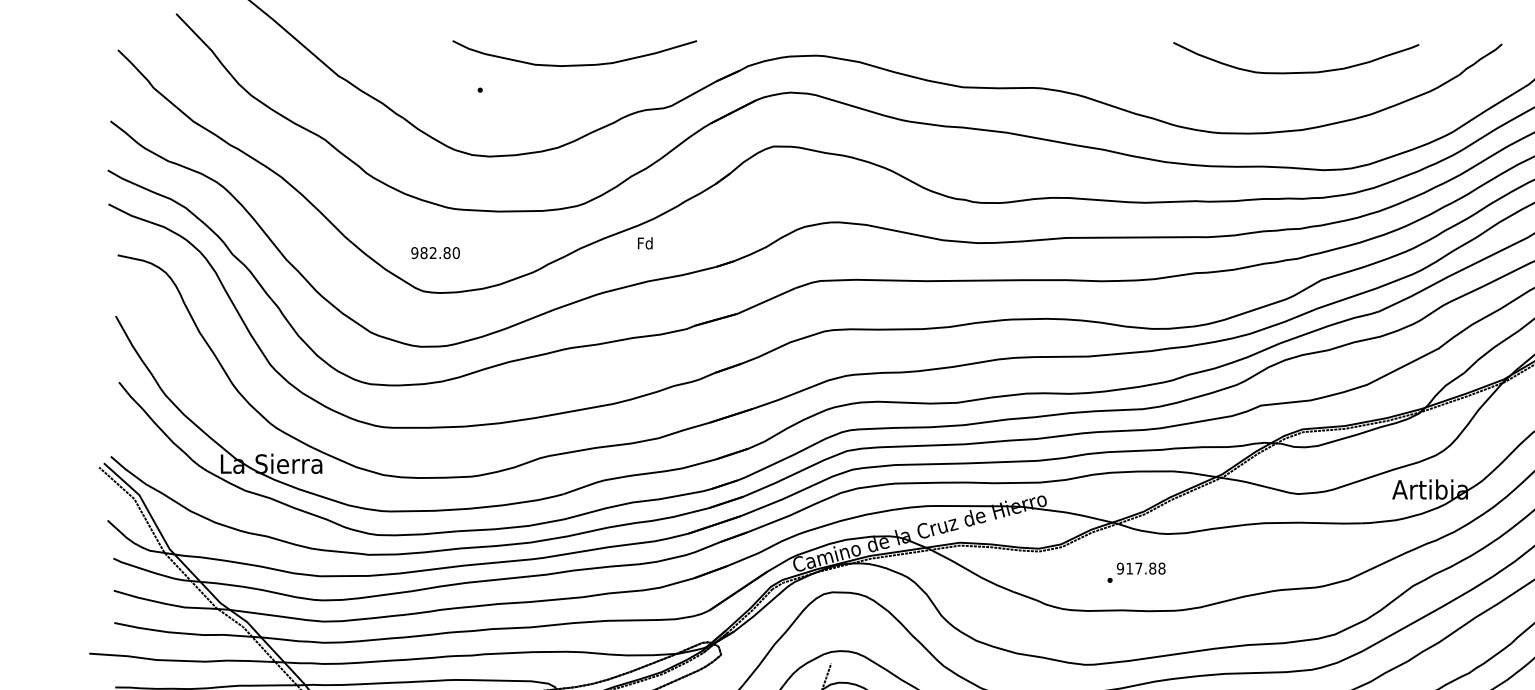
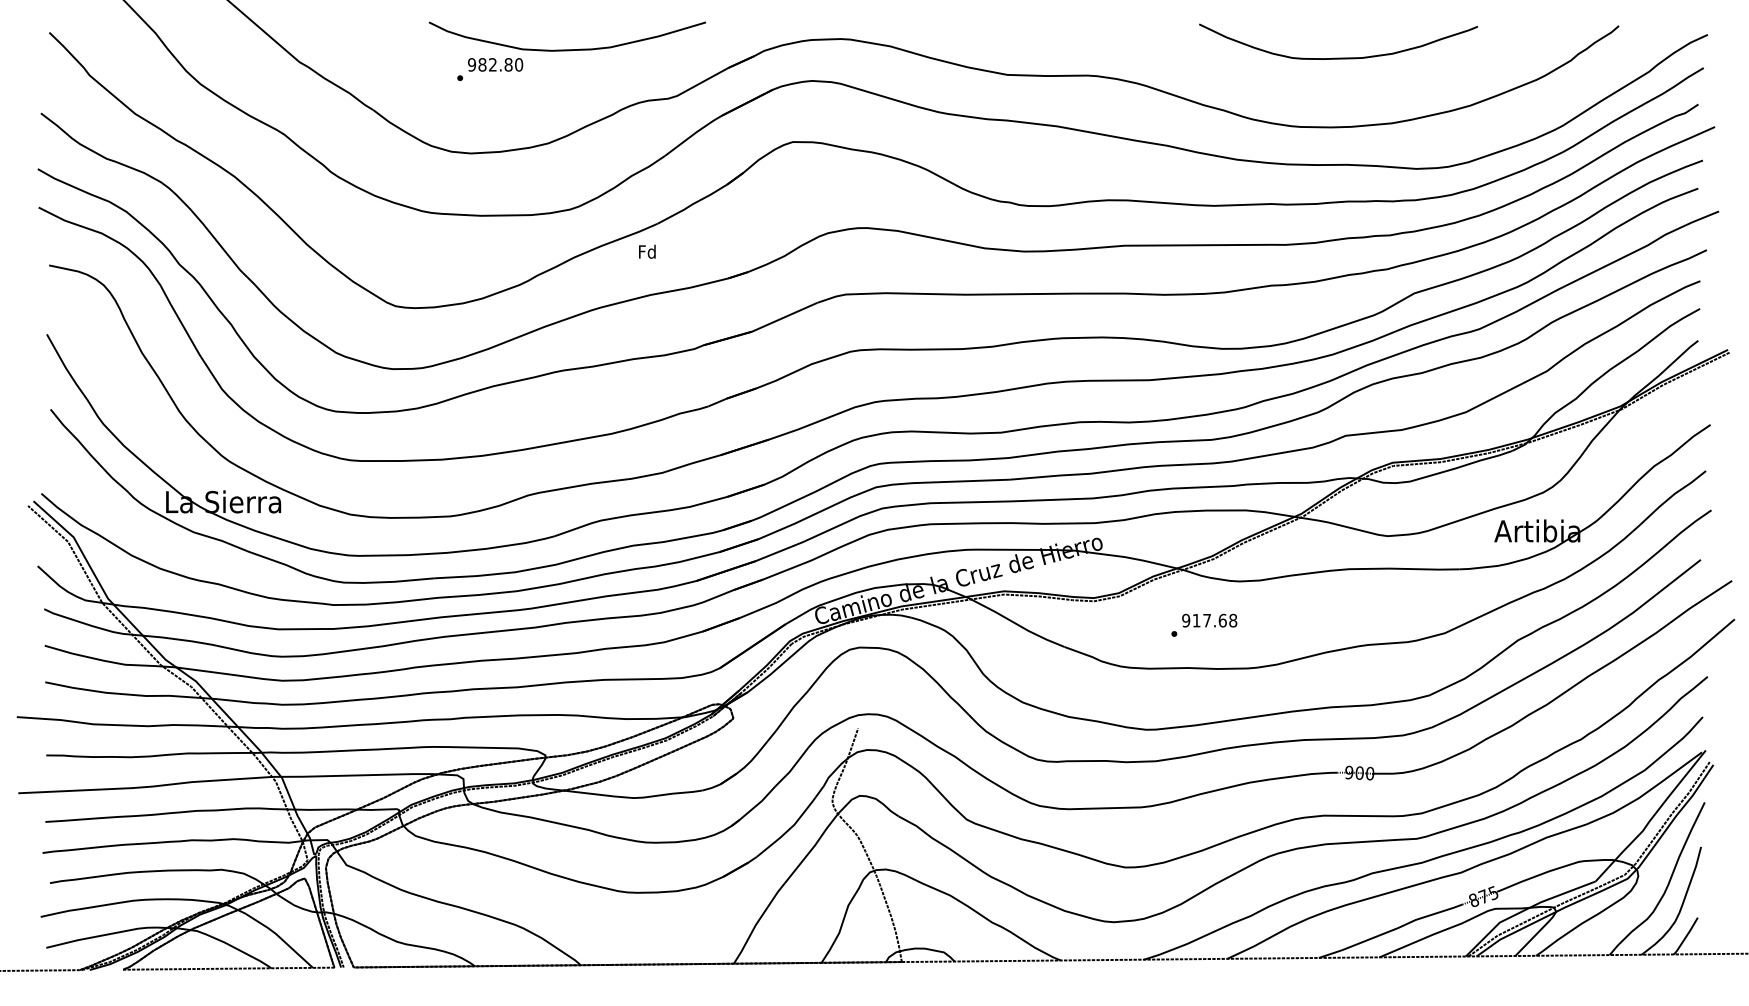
curve: (1296, 71) -> (1338, 57), moved
text: (435, 252) -> (495, 64), moved
text: (1152, 568) -> (1222, 620), 917.88 -> 917.68

